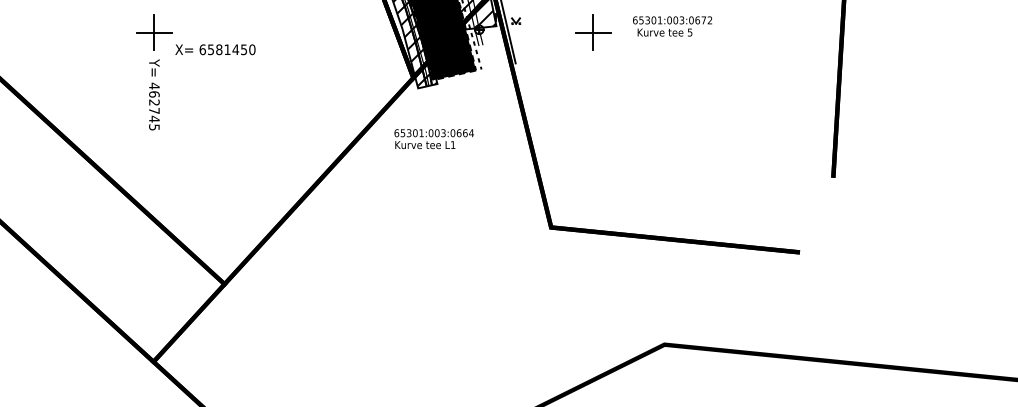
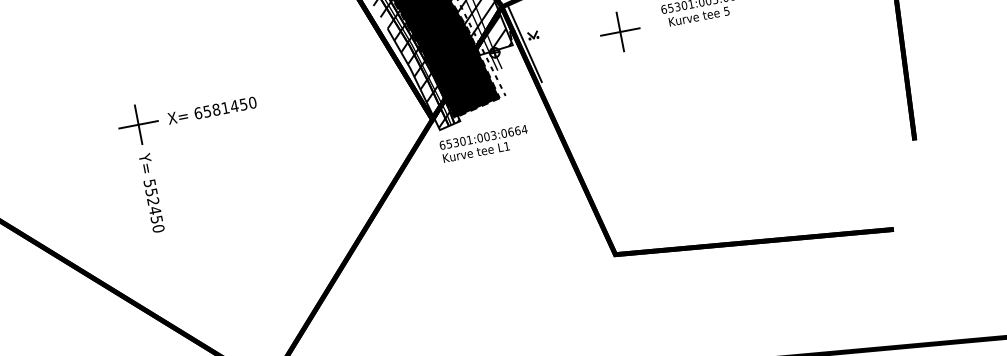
text: (215, 49) -> (212, 110), moved
text: (154, 106) -> (154, 205), 462745 -> 552450
text: (433, 139) -> (484, 144), moved

